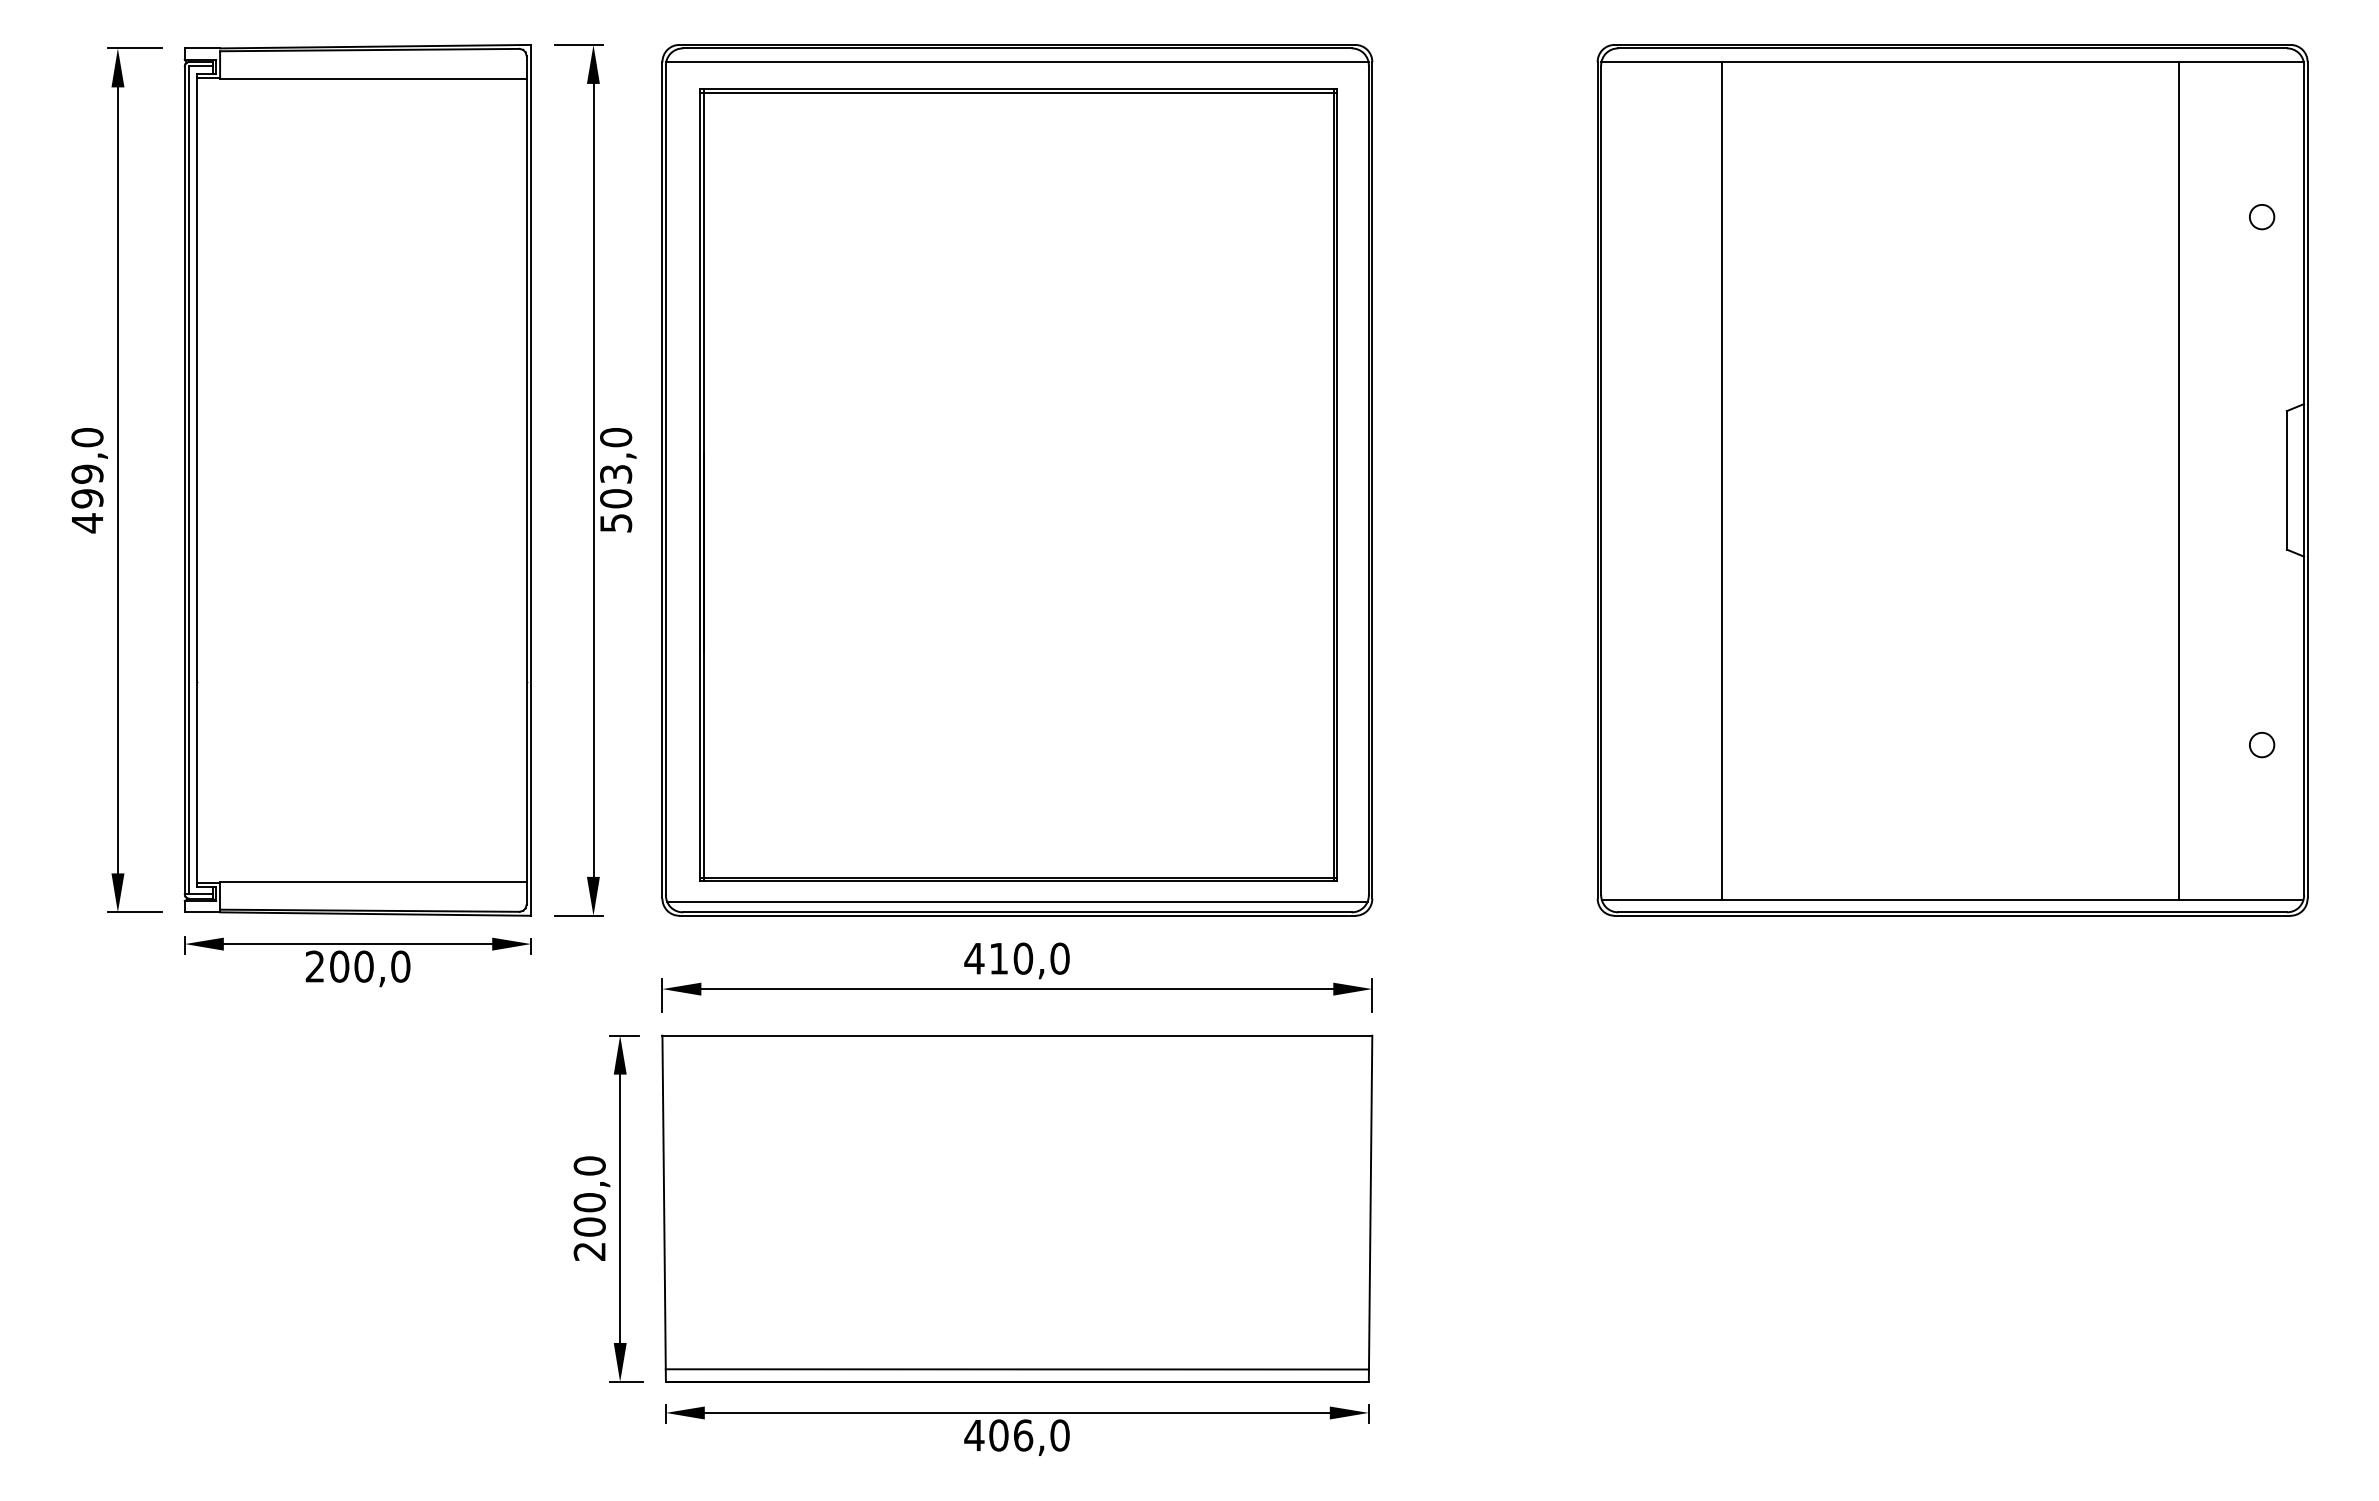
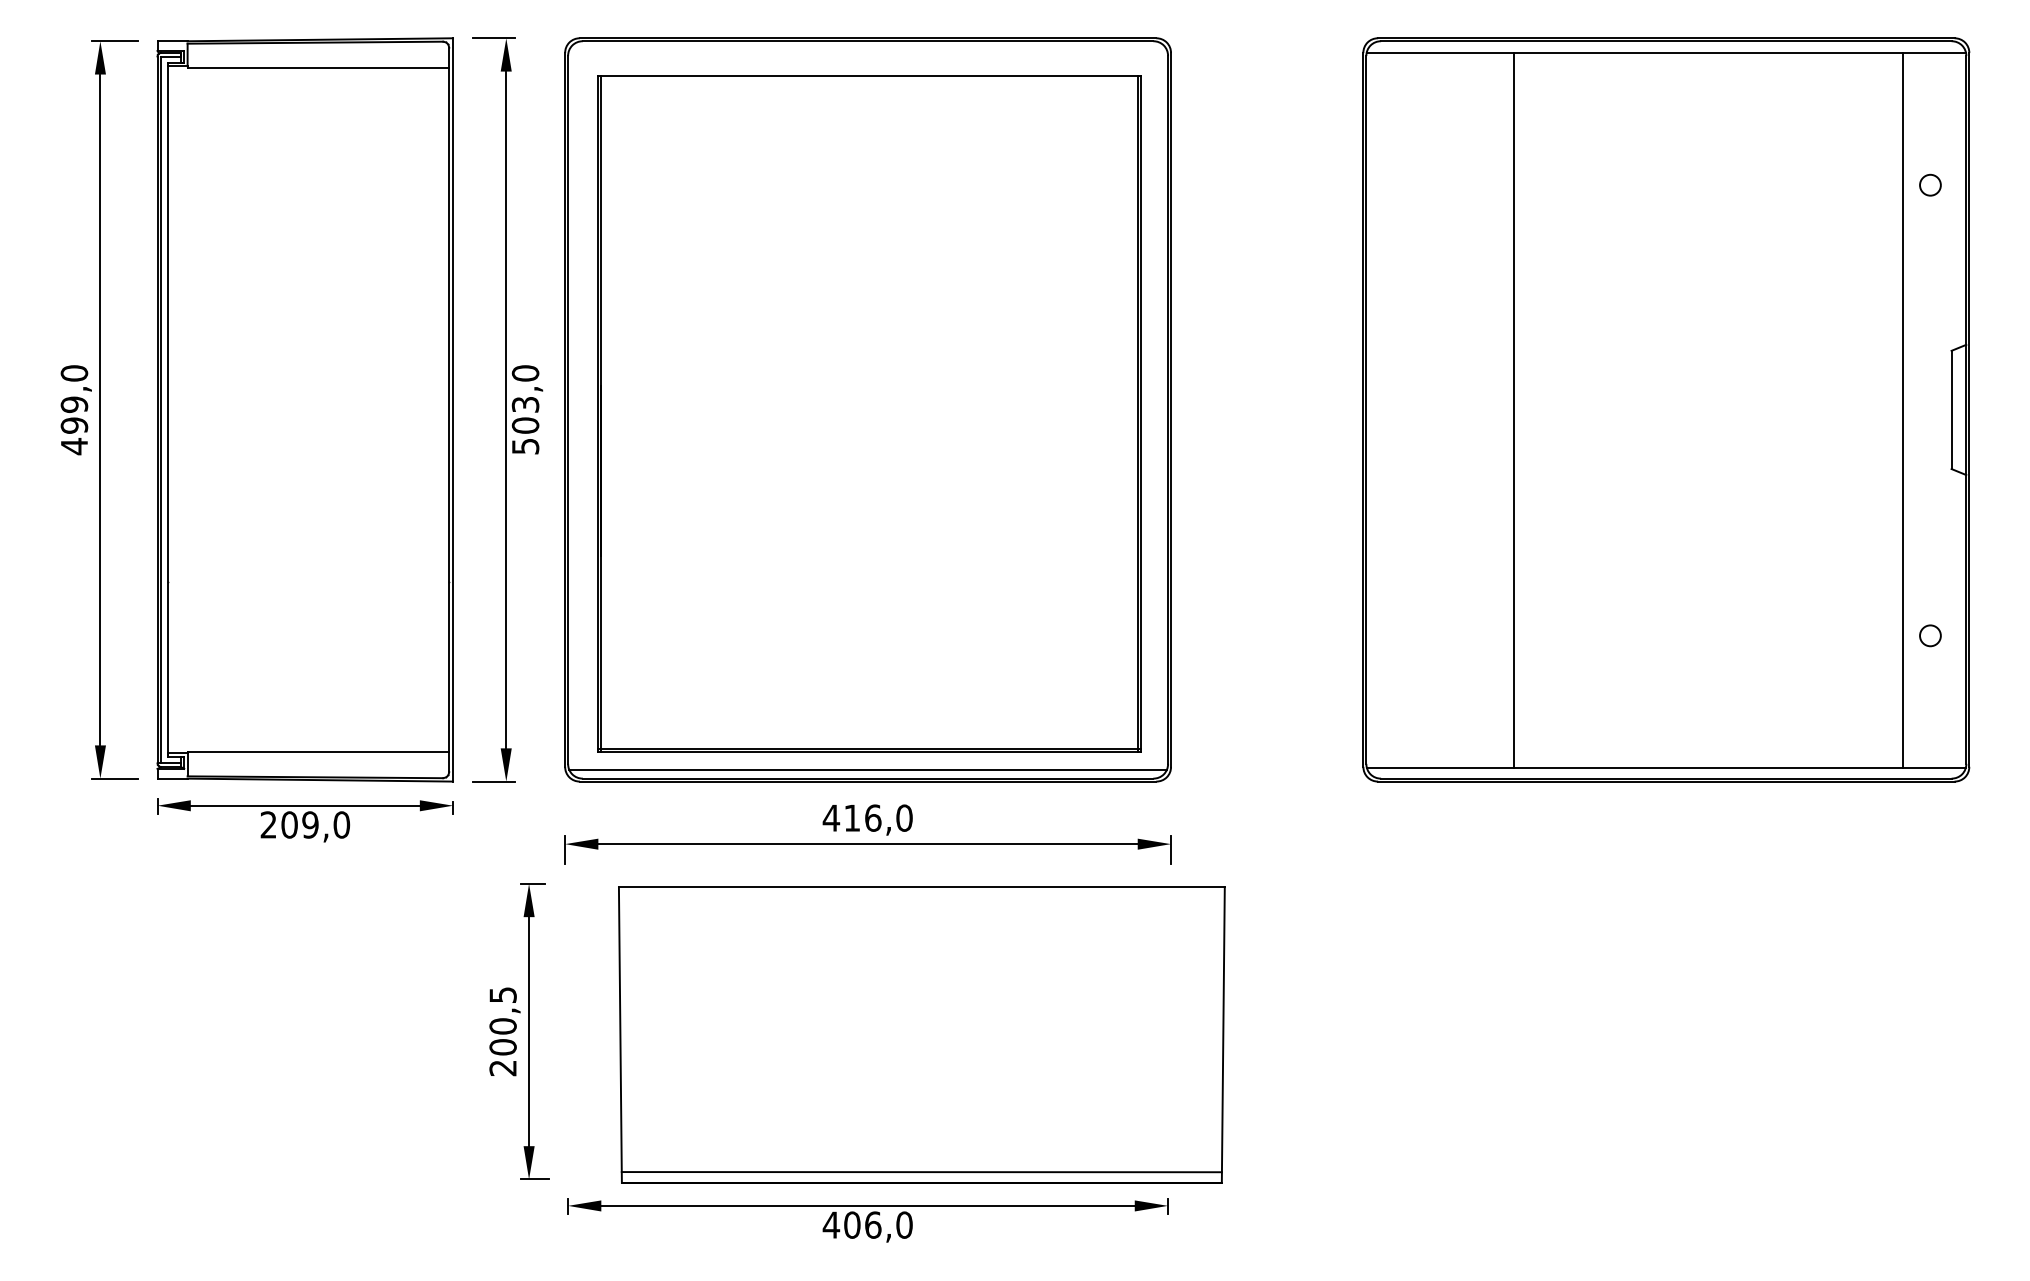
line: (1017, 62) -> (868, 53), removed
line: (1018, 92) -> (869, 78), removed
line: (1721, 481) -> (1514, 410), moved
line: (2178, 481) -> (1902, 410), moved
text: (1023, 958) -> (873, 818), 410,0 -> 416,0
text: (363, 966) -> (310, 824), 200,0 -> 209,0
text: (589, 1165) -> (502, 994), 200,0 -> 200,5
part: (1017, 1208) -> (921, 1034), moved

